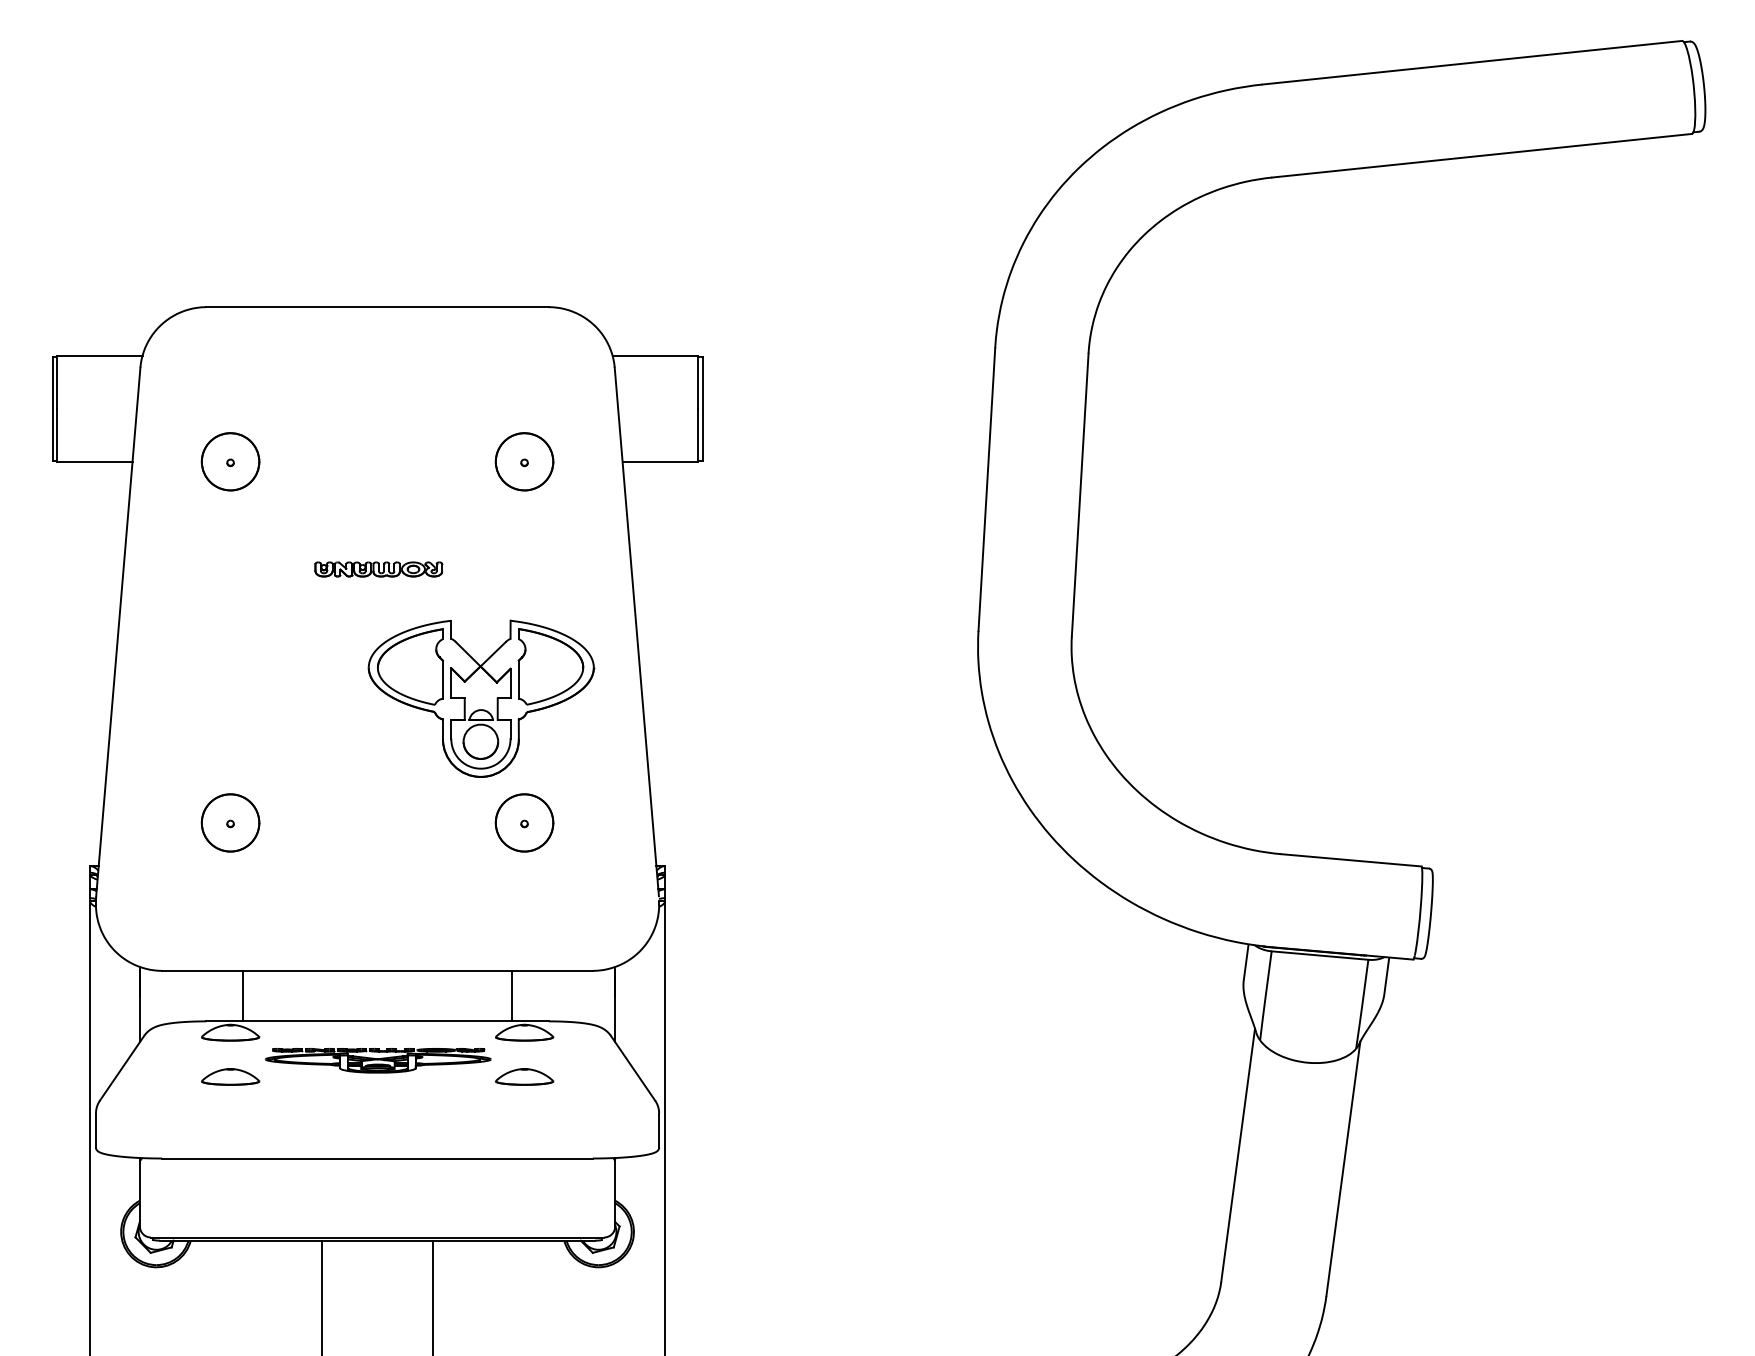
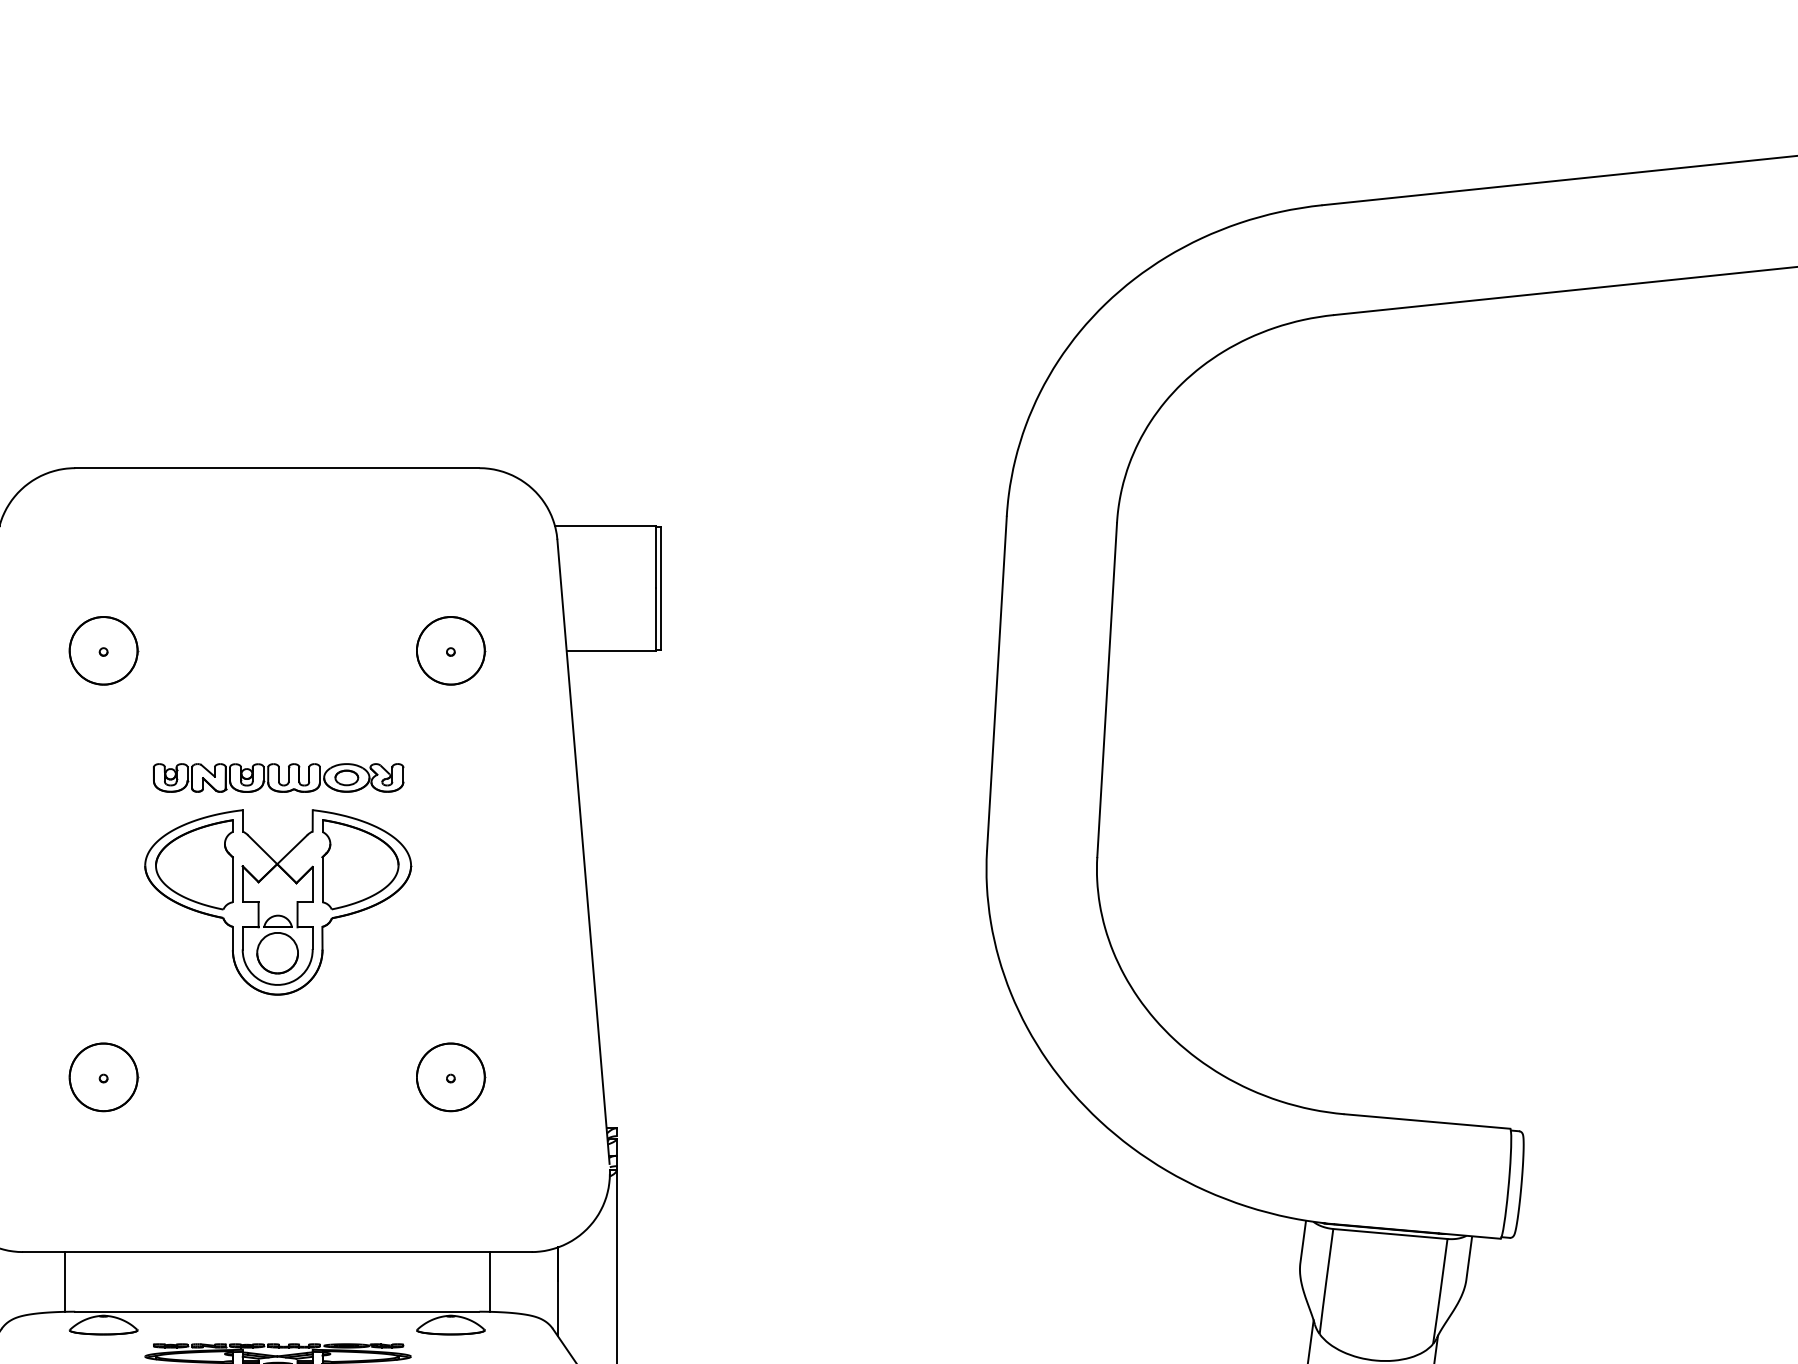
part: (378, 569) -> (278, 778), size x1.67
part: (481, 698) -> (278, 902), moved
line: (243, 995) -> (64, 1281), moved
line: (511, 995) -> (489, 1281), moved

